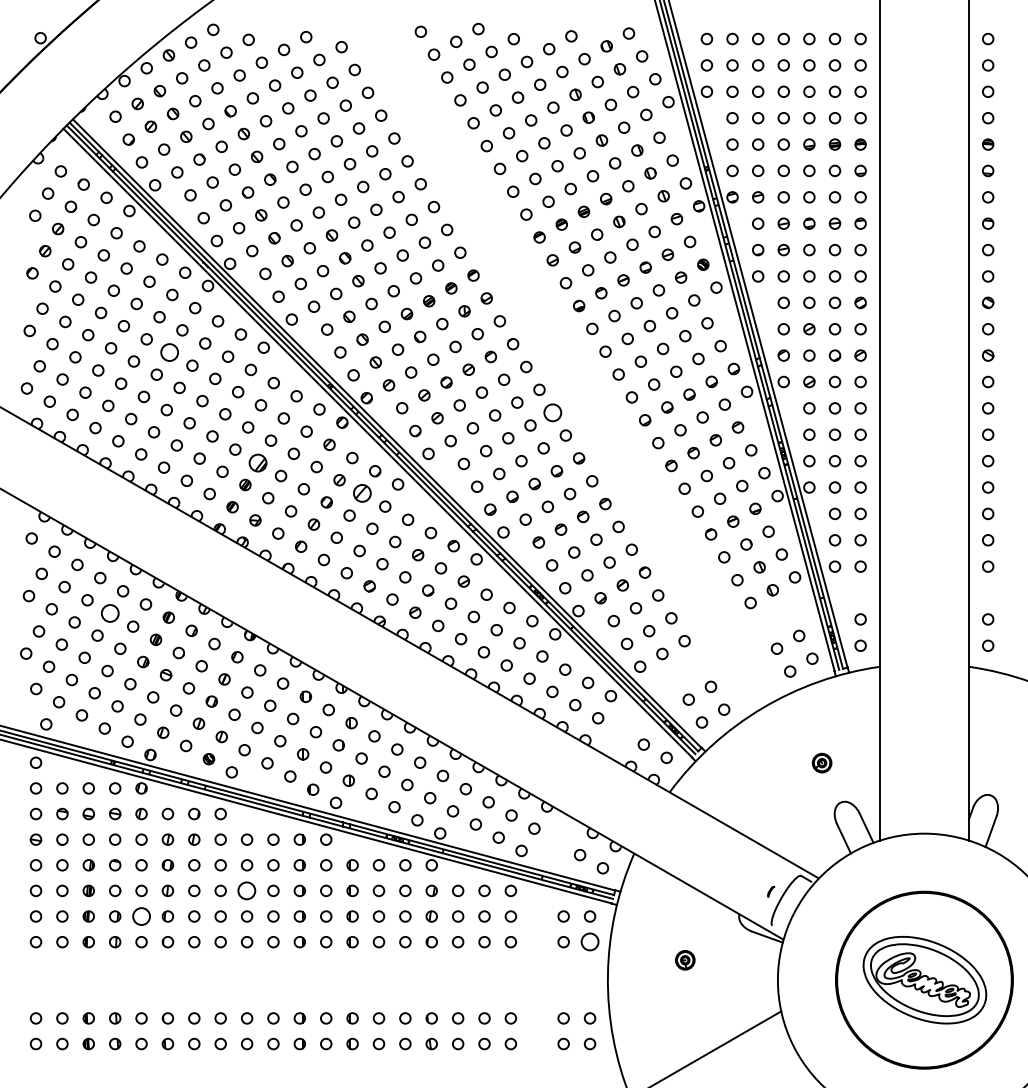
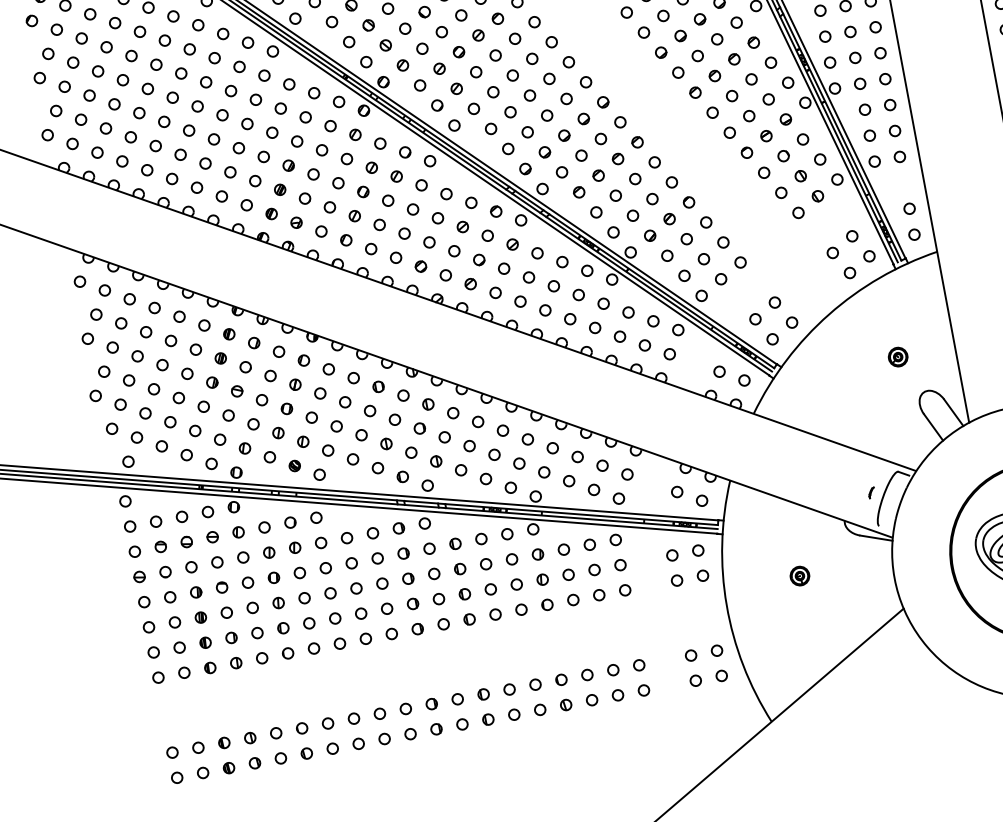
circle: (169, 352) -> (181, 73), size x0.62
circle: (552, 412) -> (568, 62), size x0.62
part: (258, 462) -> (288, 165), size x0.62
part: (362, 493) -> (396, 176), size x0.62
circle: (110, 613) -> (171, 340), size x0.62
circle: (247, 890) -> (356, 588), size x0.62
circle: (141, 916) -> (257, 633), size x0.62
circle: (589, 942) -> (702, 576), size x0.62

